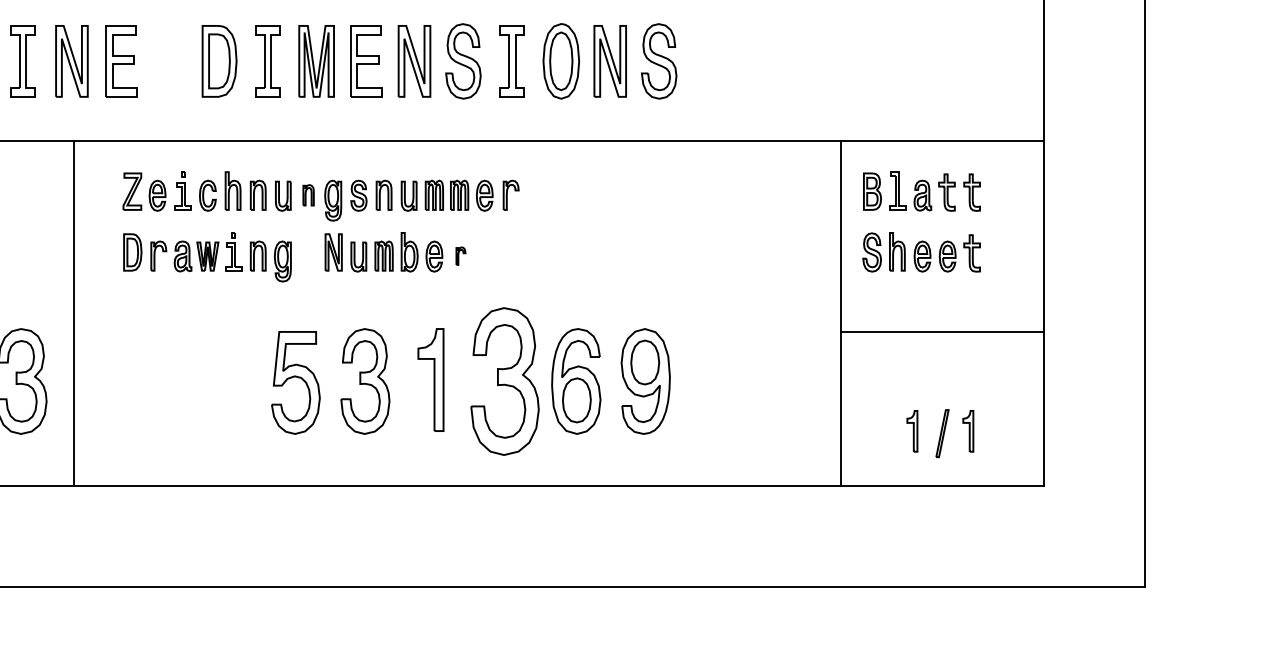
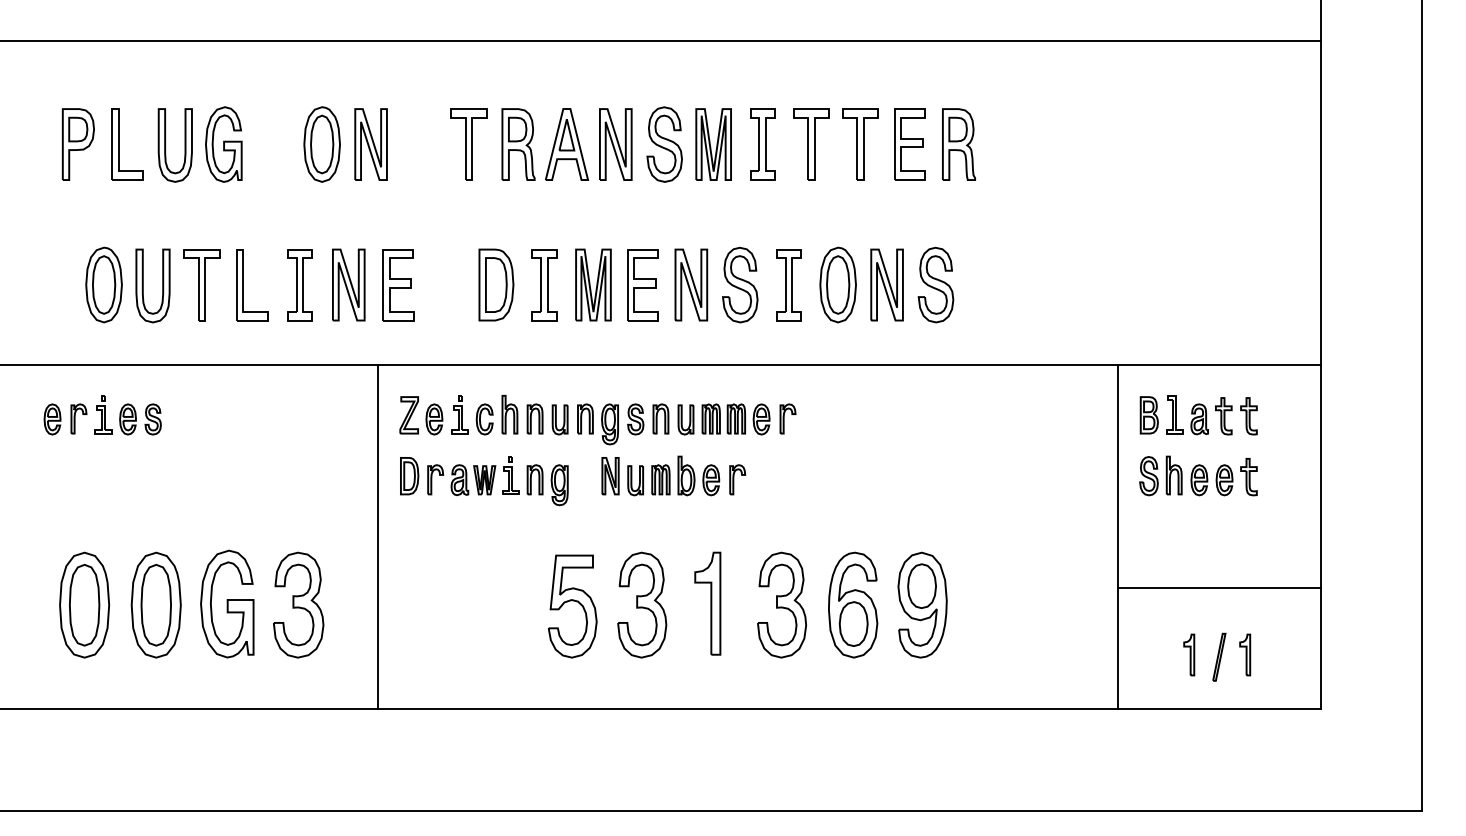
part: (308, 194) -> (585, 418), size x1.43
part: (460, 255) -> (737, 479), size x1.67
line: (74, 312) -> (378, 536), moved
line: (941, 331) -> (1218, 587), moved
part: (505, 380) -> (782, 604), size x0.71

